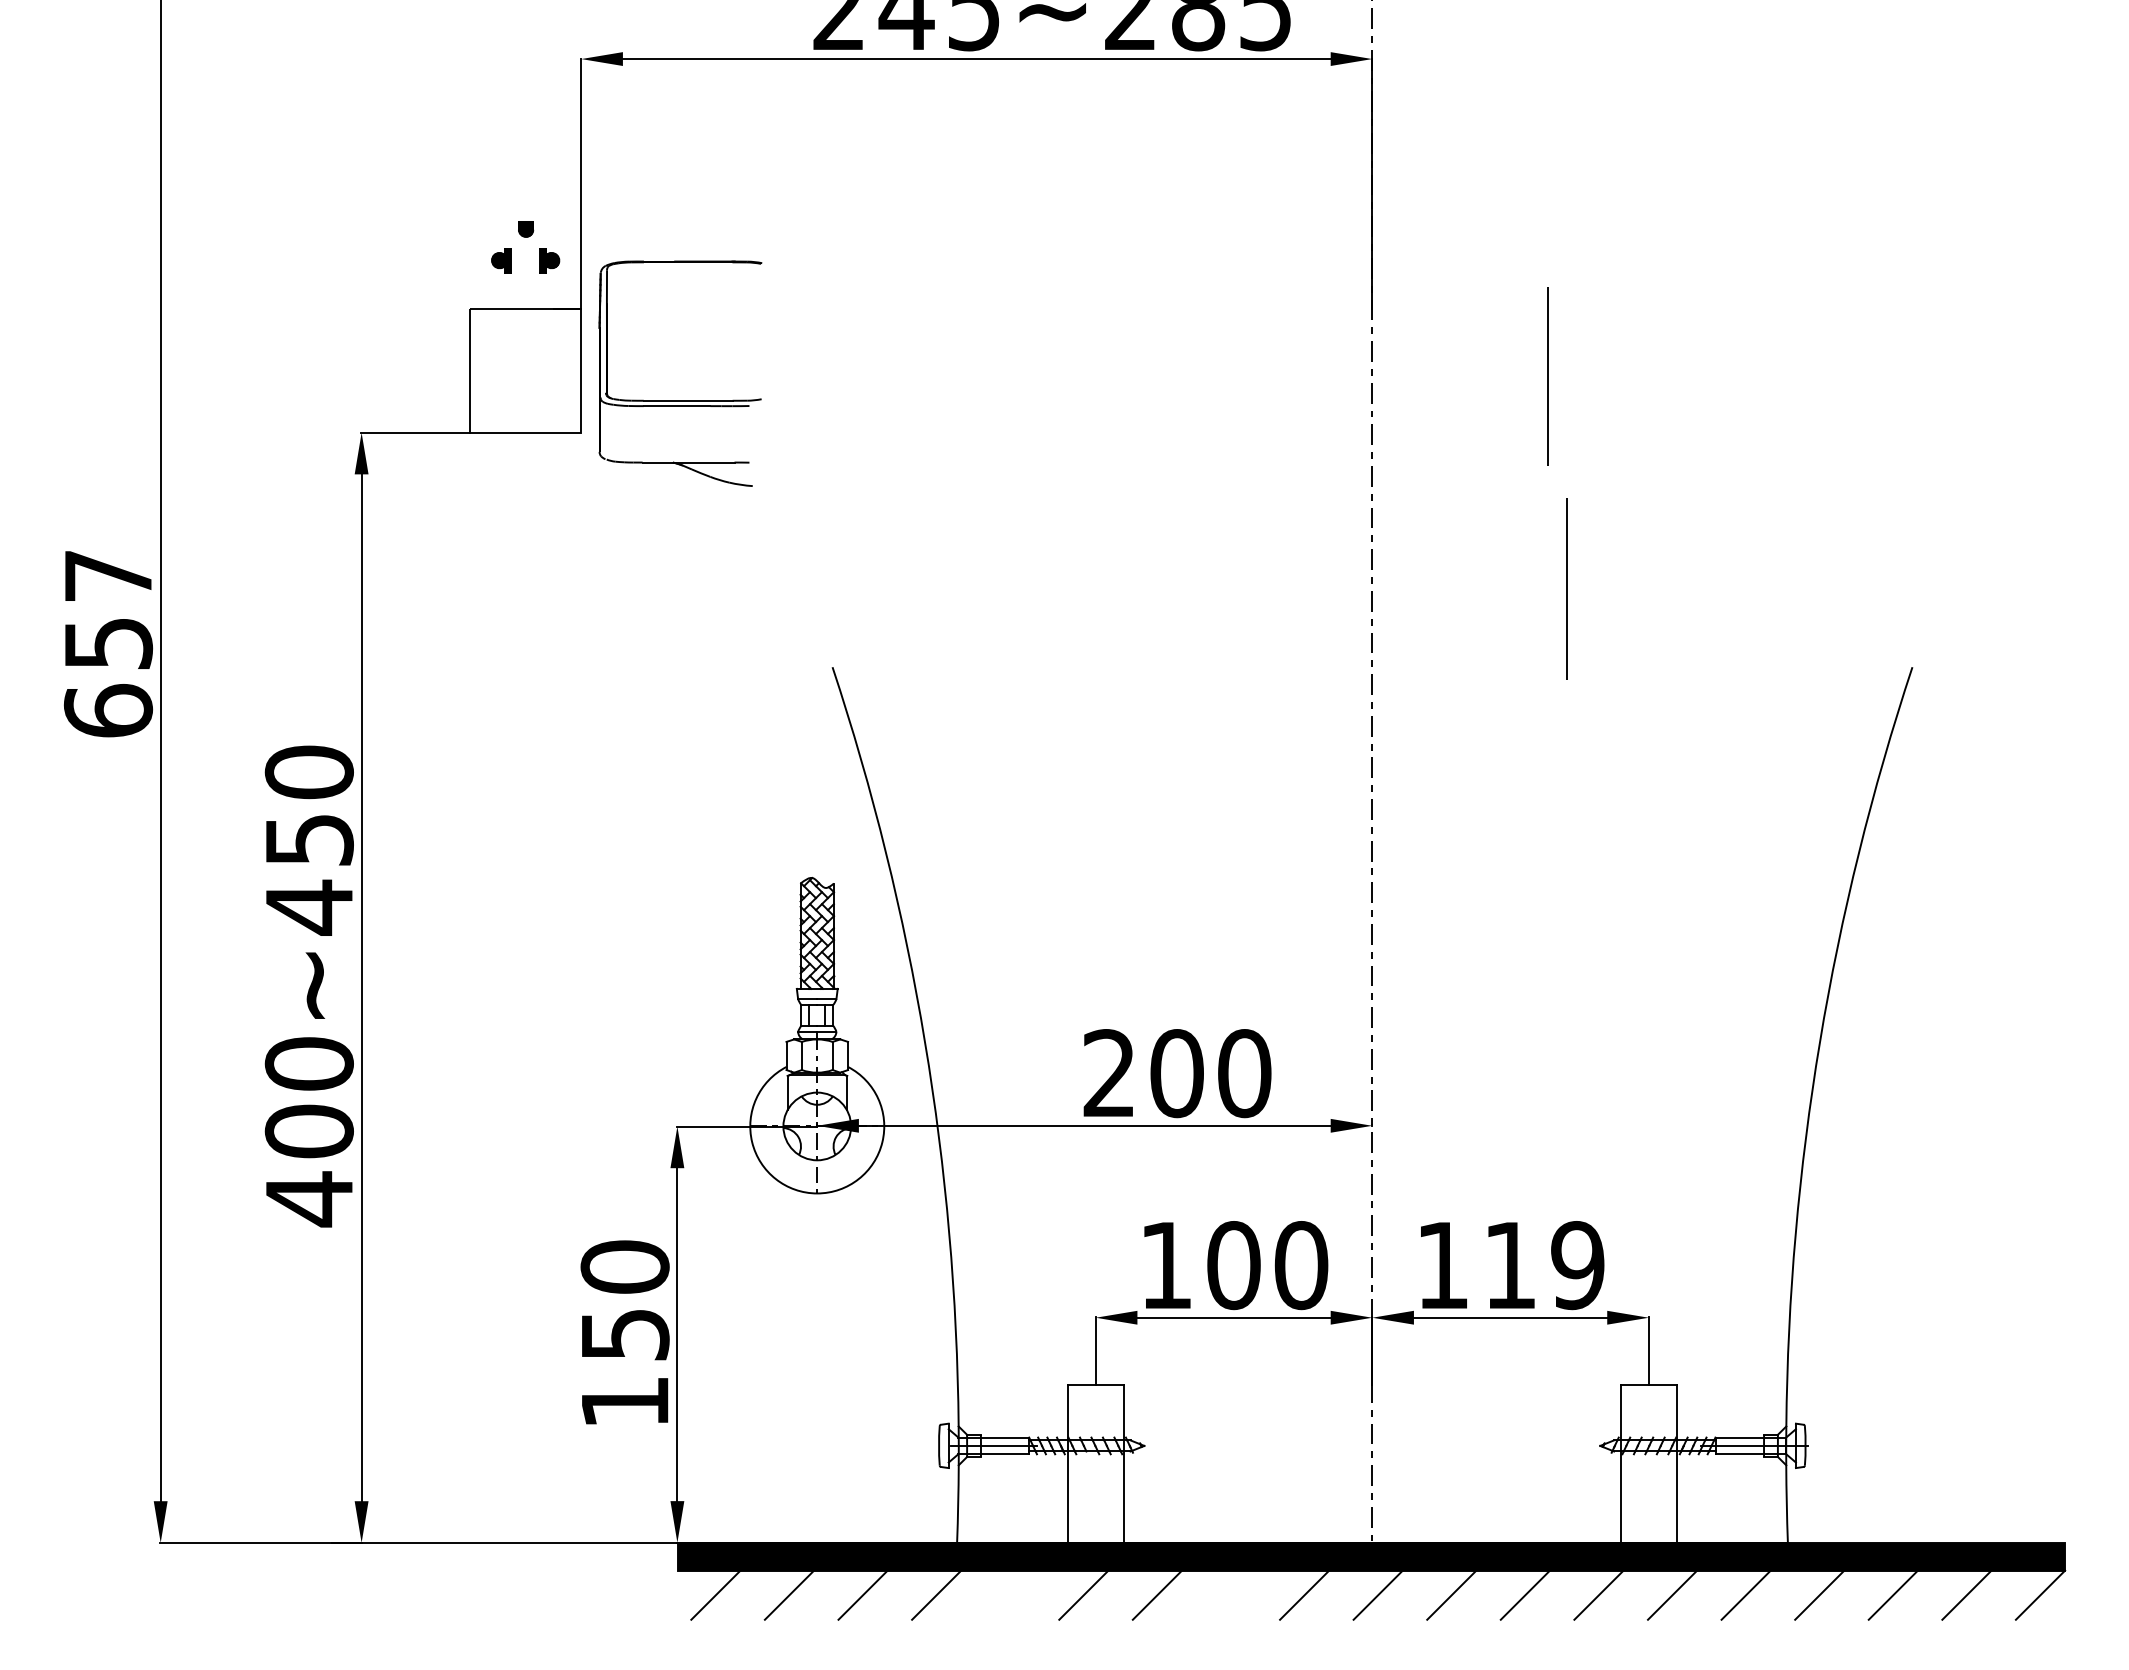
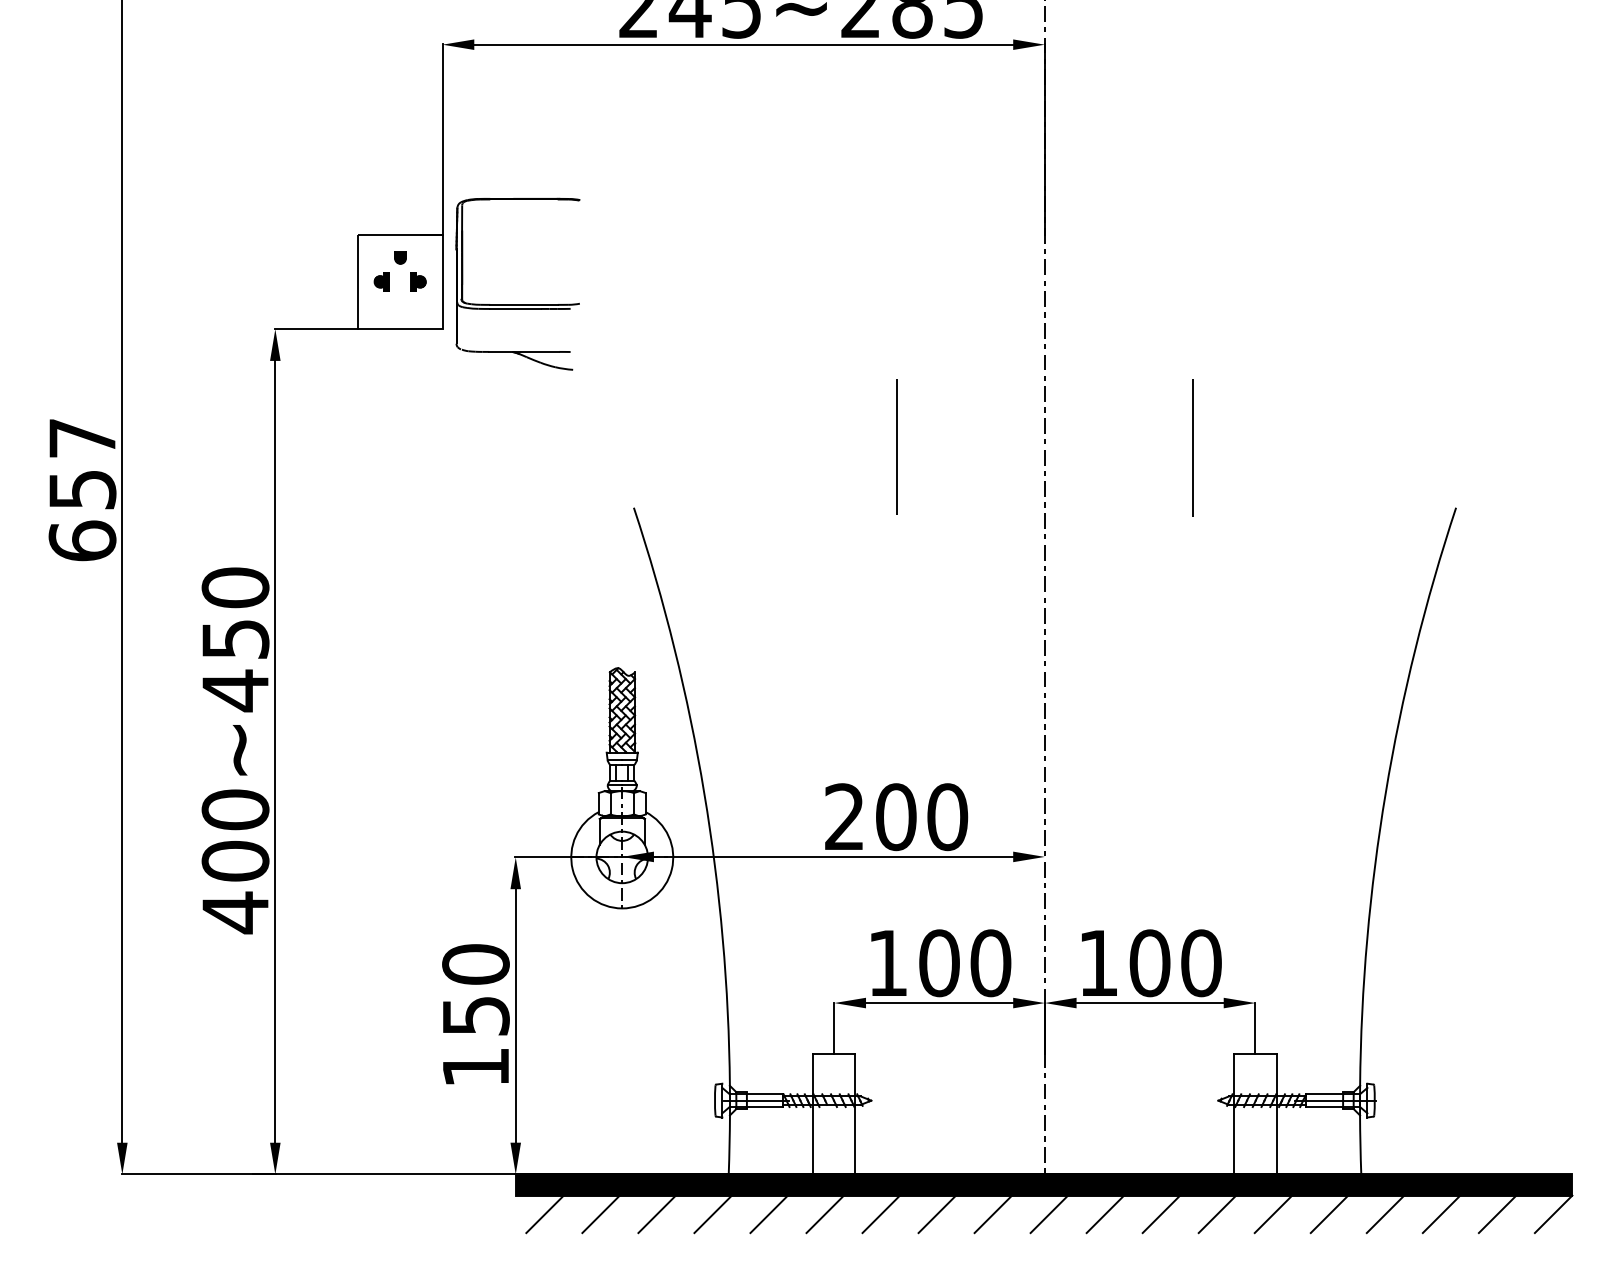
part: (525, 237) -> (400, 264), moved
line: (1547, 376) -> (896, 447), moved
text: (1543, 1265) -> (1175, 963), 119 -> 100
line: (1009, 1594) -> (768, 1213), added
line: (1230, 1594) -> (936, 1213), added

